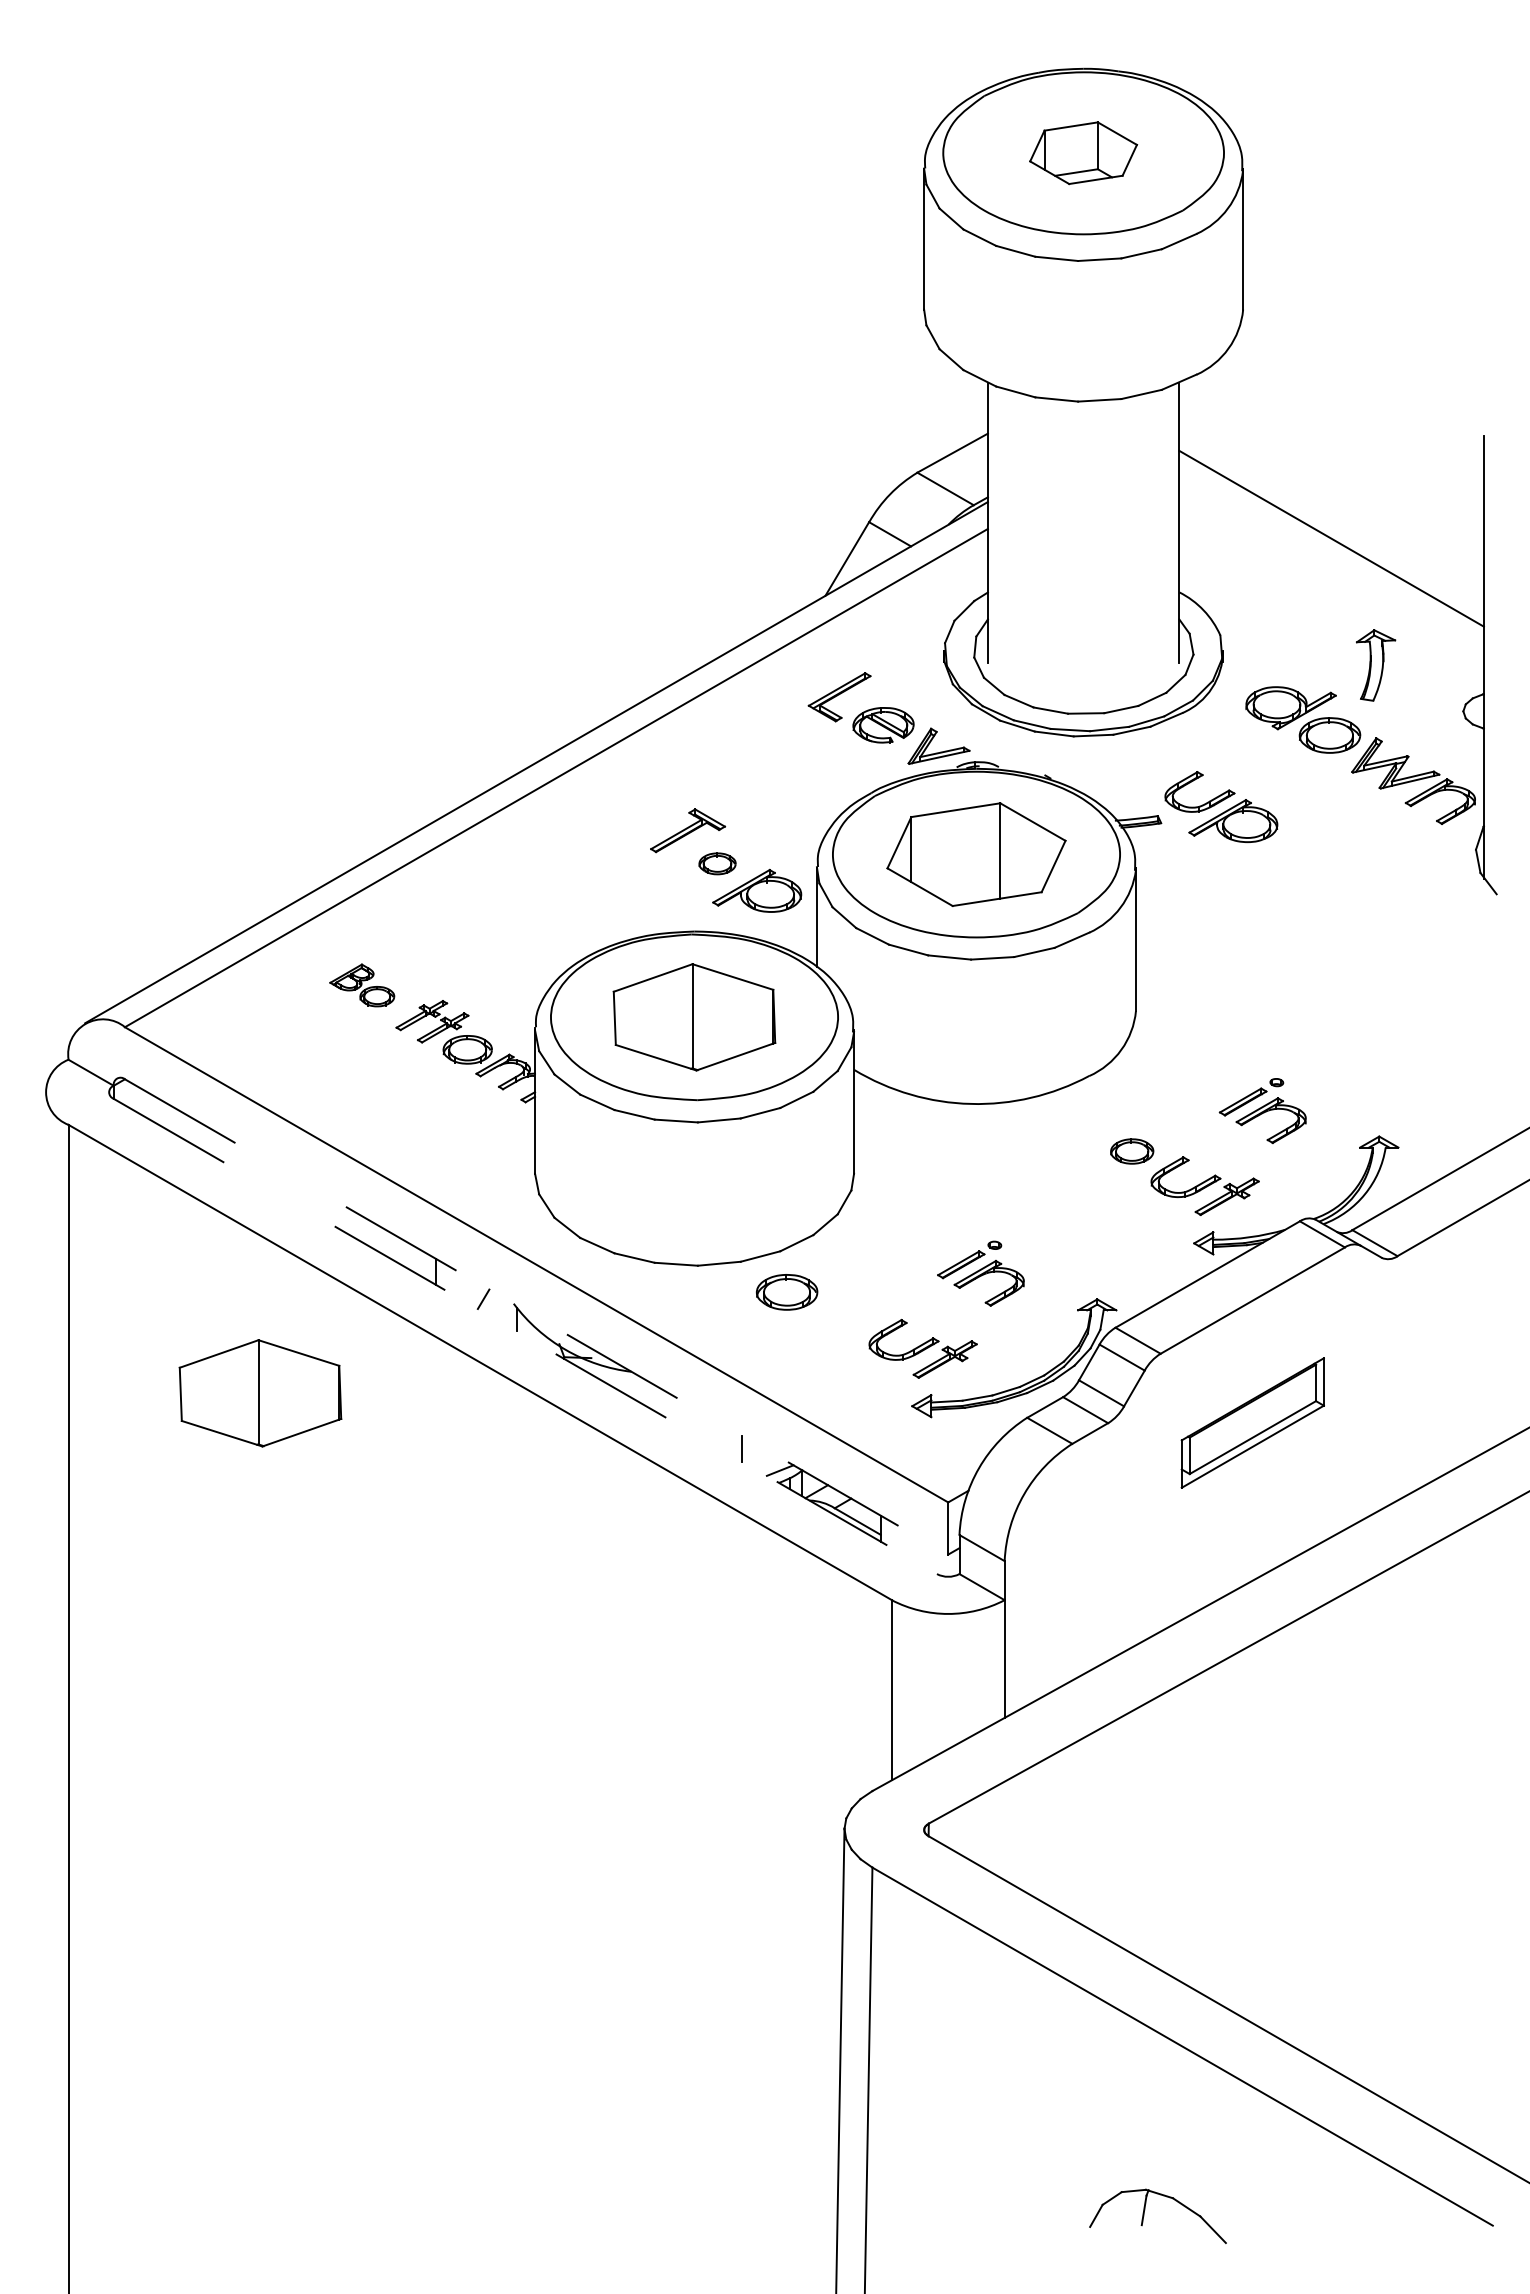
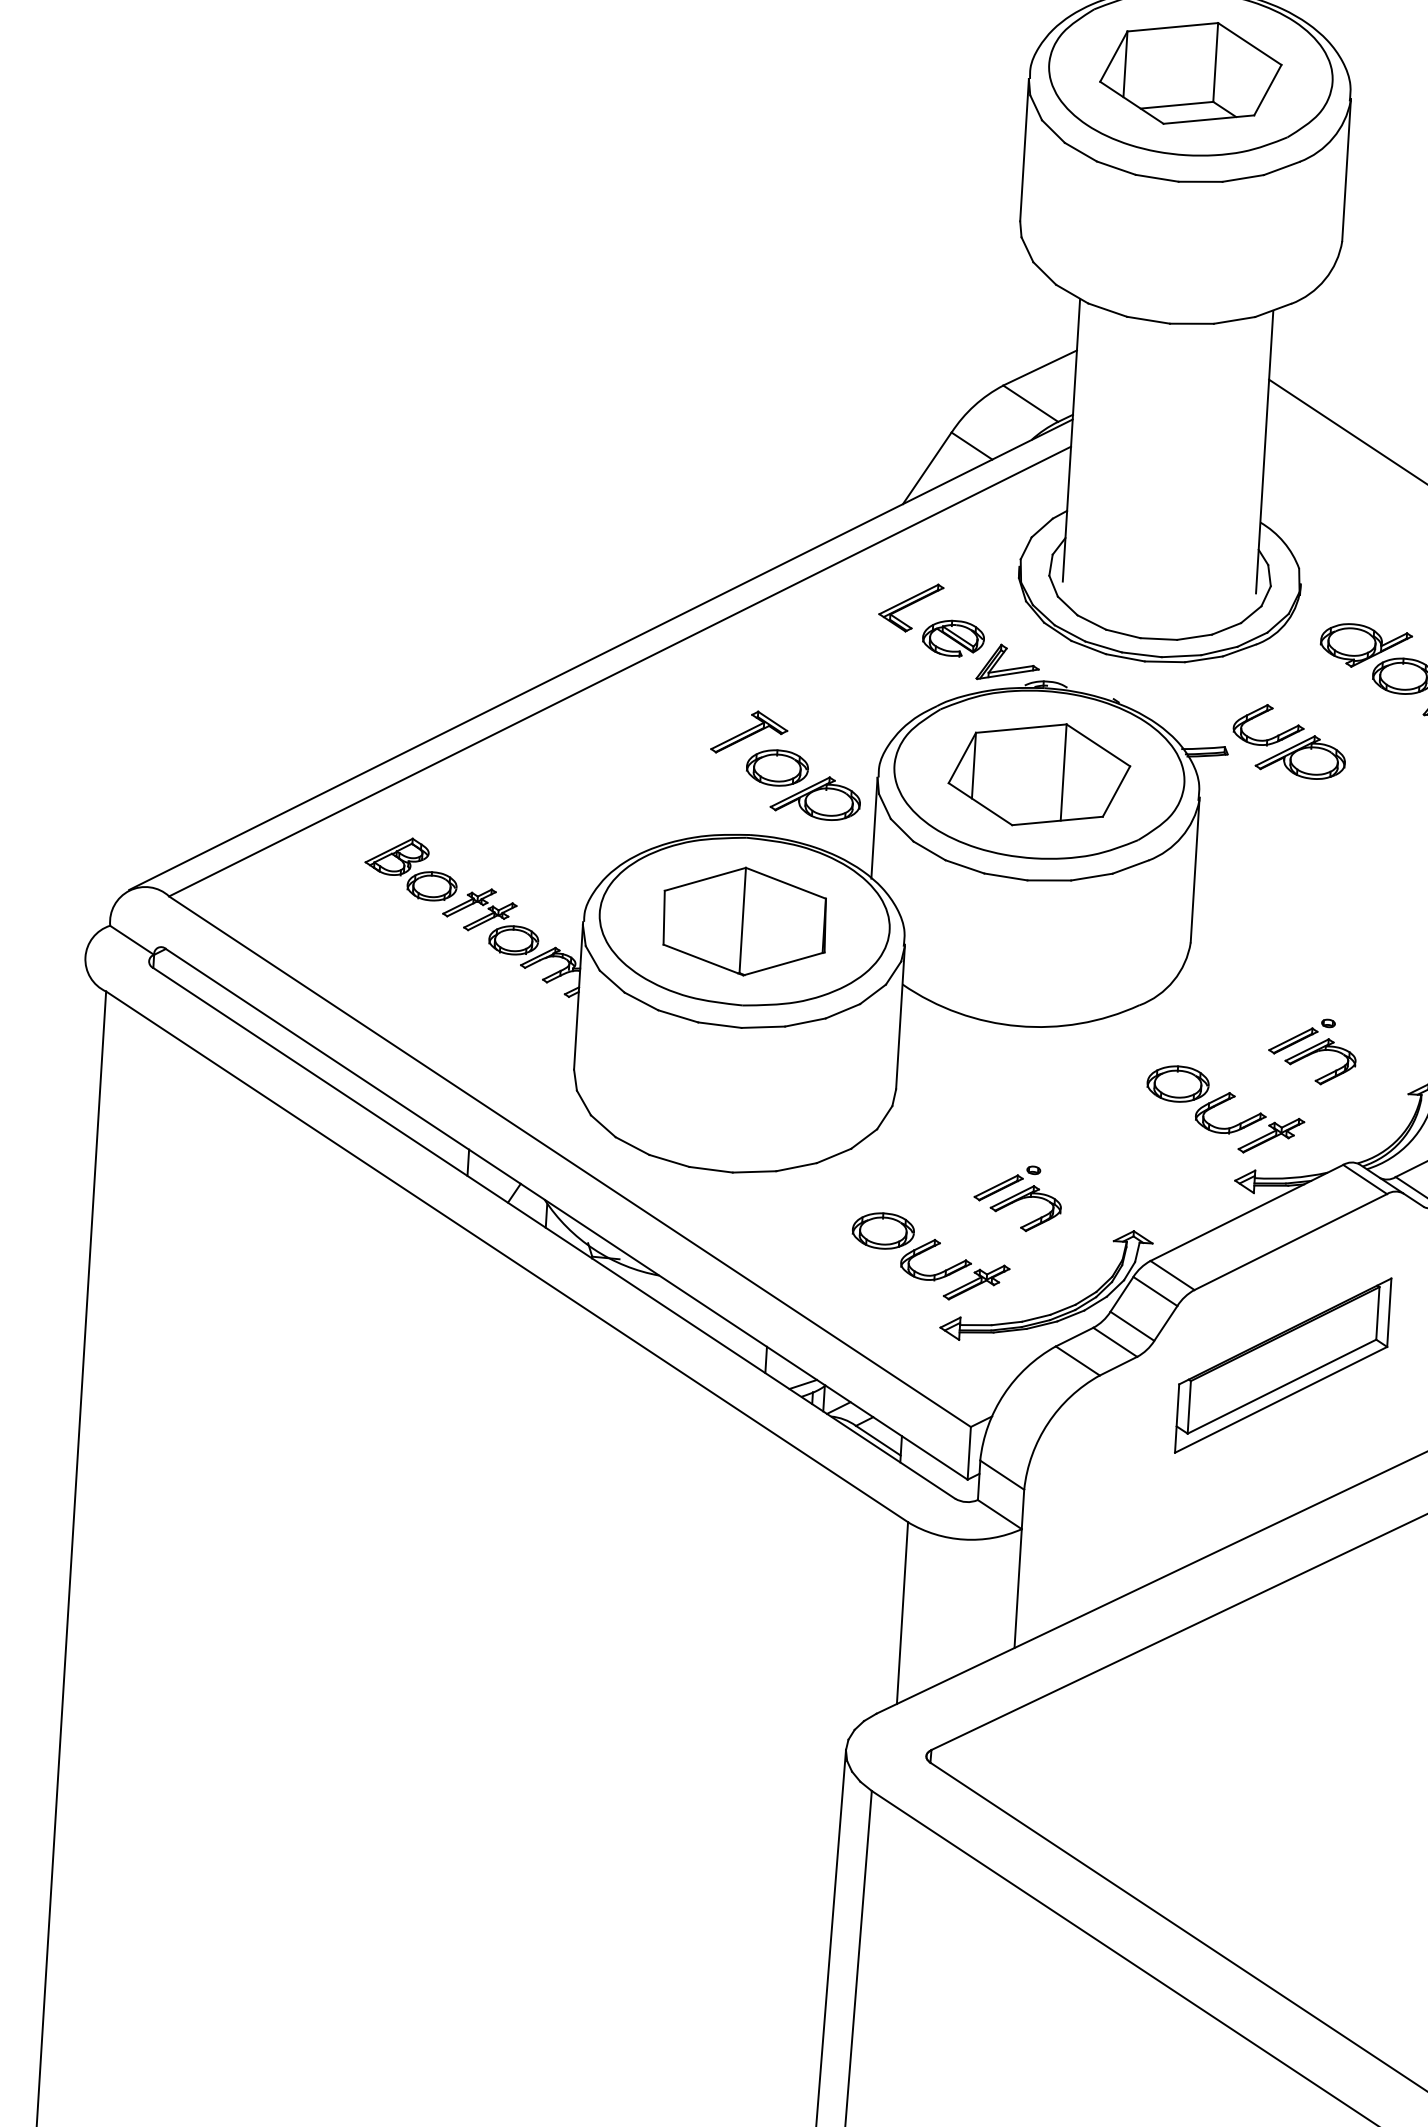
part: (1083, 152) -> (1190, 72), size x1.67
part: (717, 863) -> (777, 767), size x1.67
part: (361, 985) -> (410, 868), size x1.43
part: (1132, 1151) -> (1178, 1084), size x1.43
part: (787, 1292) -> (883, 1231), moved
line: (537, 1317) -> (567, 1214), dashed -> solid
line: (525, 1336) -> (554, 1233), dashed -> solid
part: (260, 1393) -> (283, 1274), removed
part: (1252, 1422) -> (1282, 1365), size x1.43

